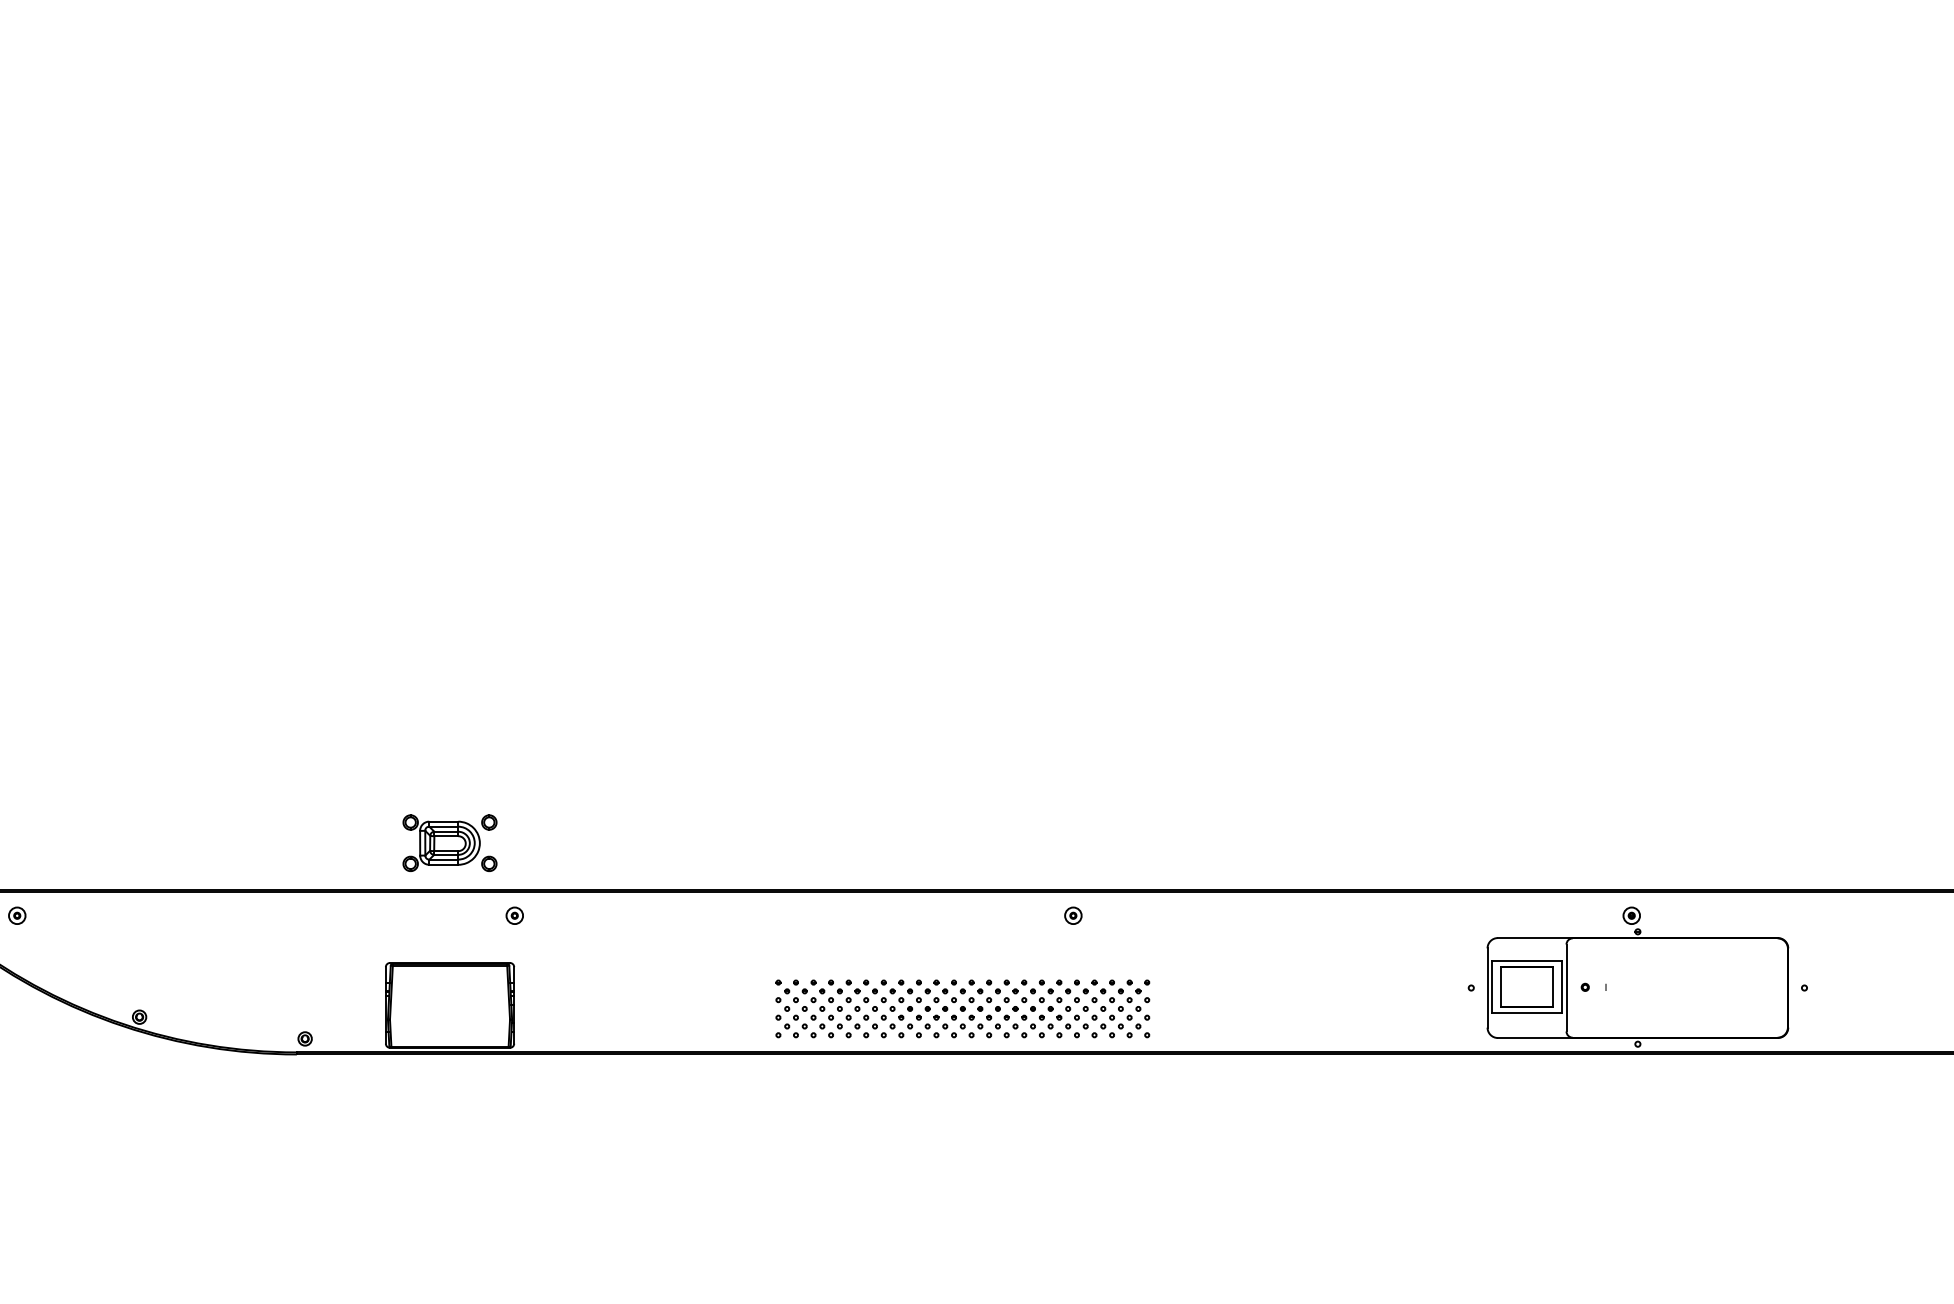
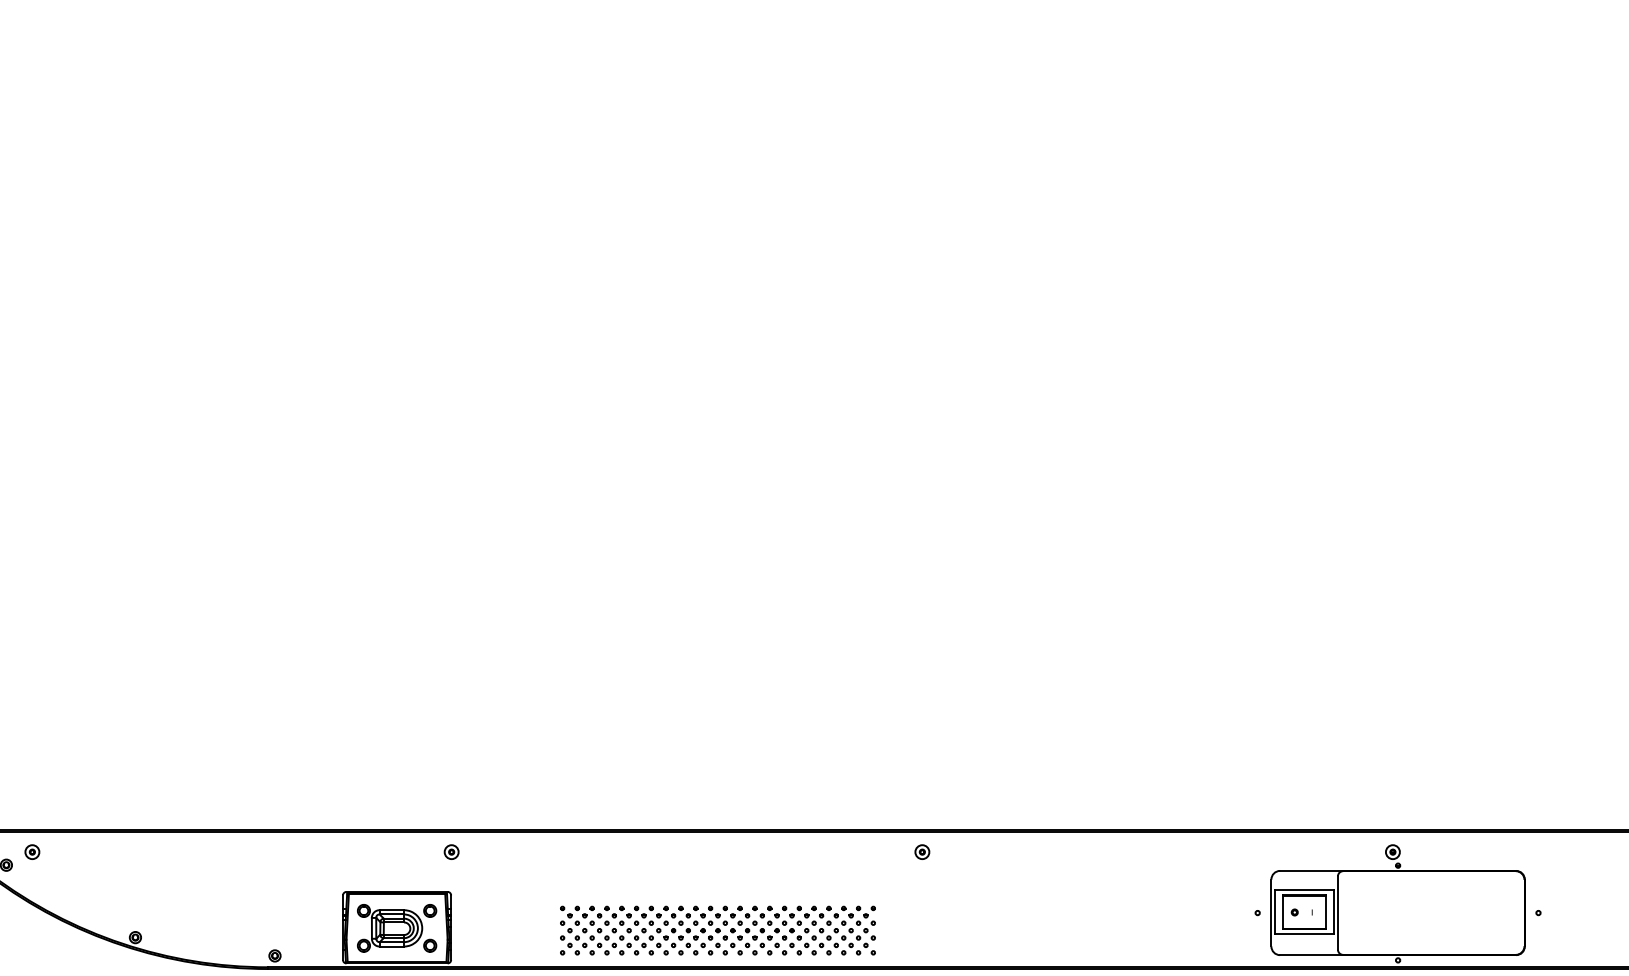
part: (449, 842) -> (396, 927), moved
part: (1593, 986) -> (1301, 911), moved
part: (962, 1008) -> (717, 930), moved

